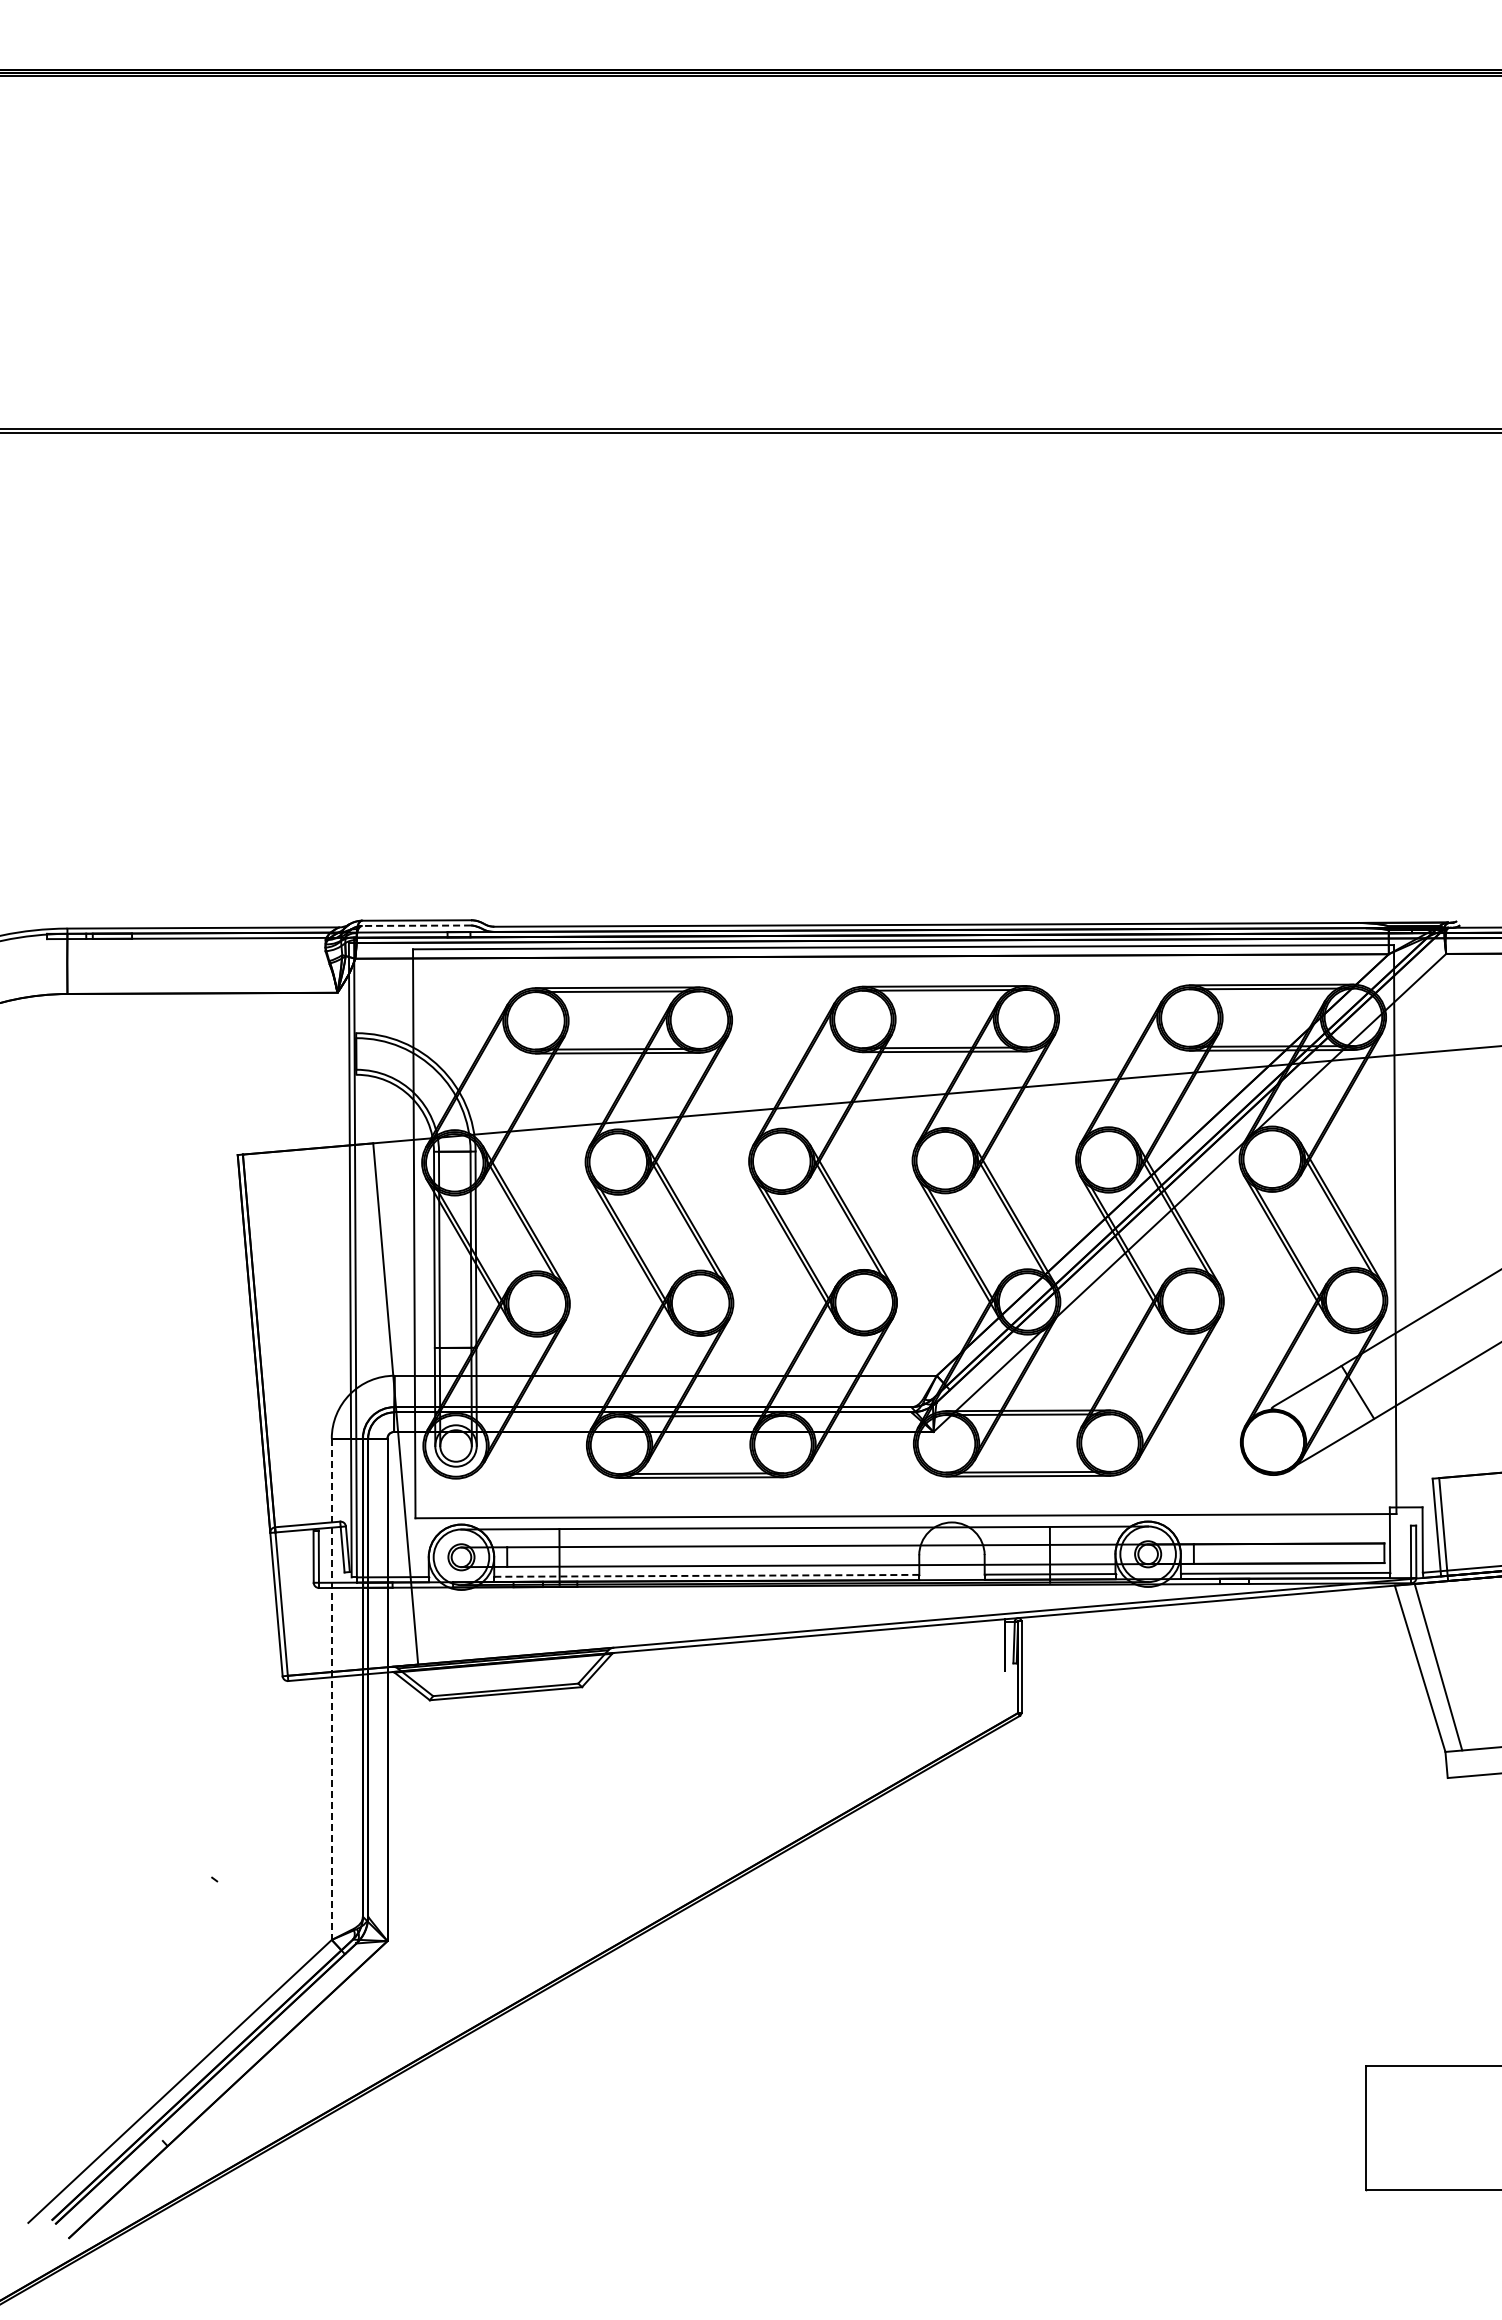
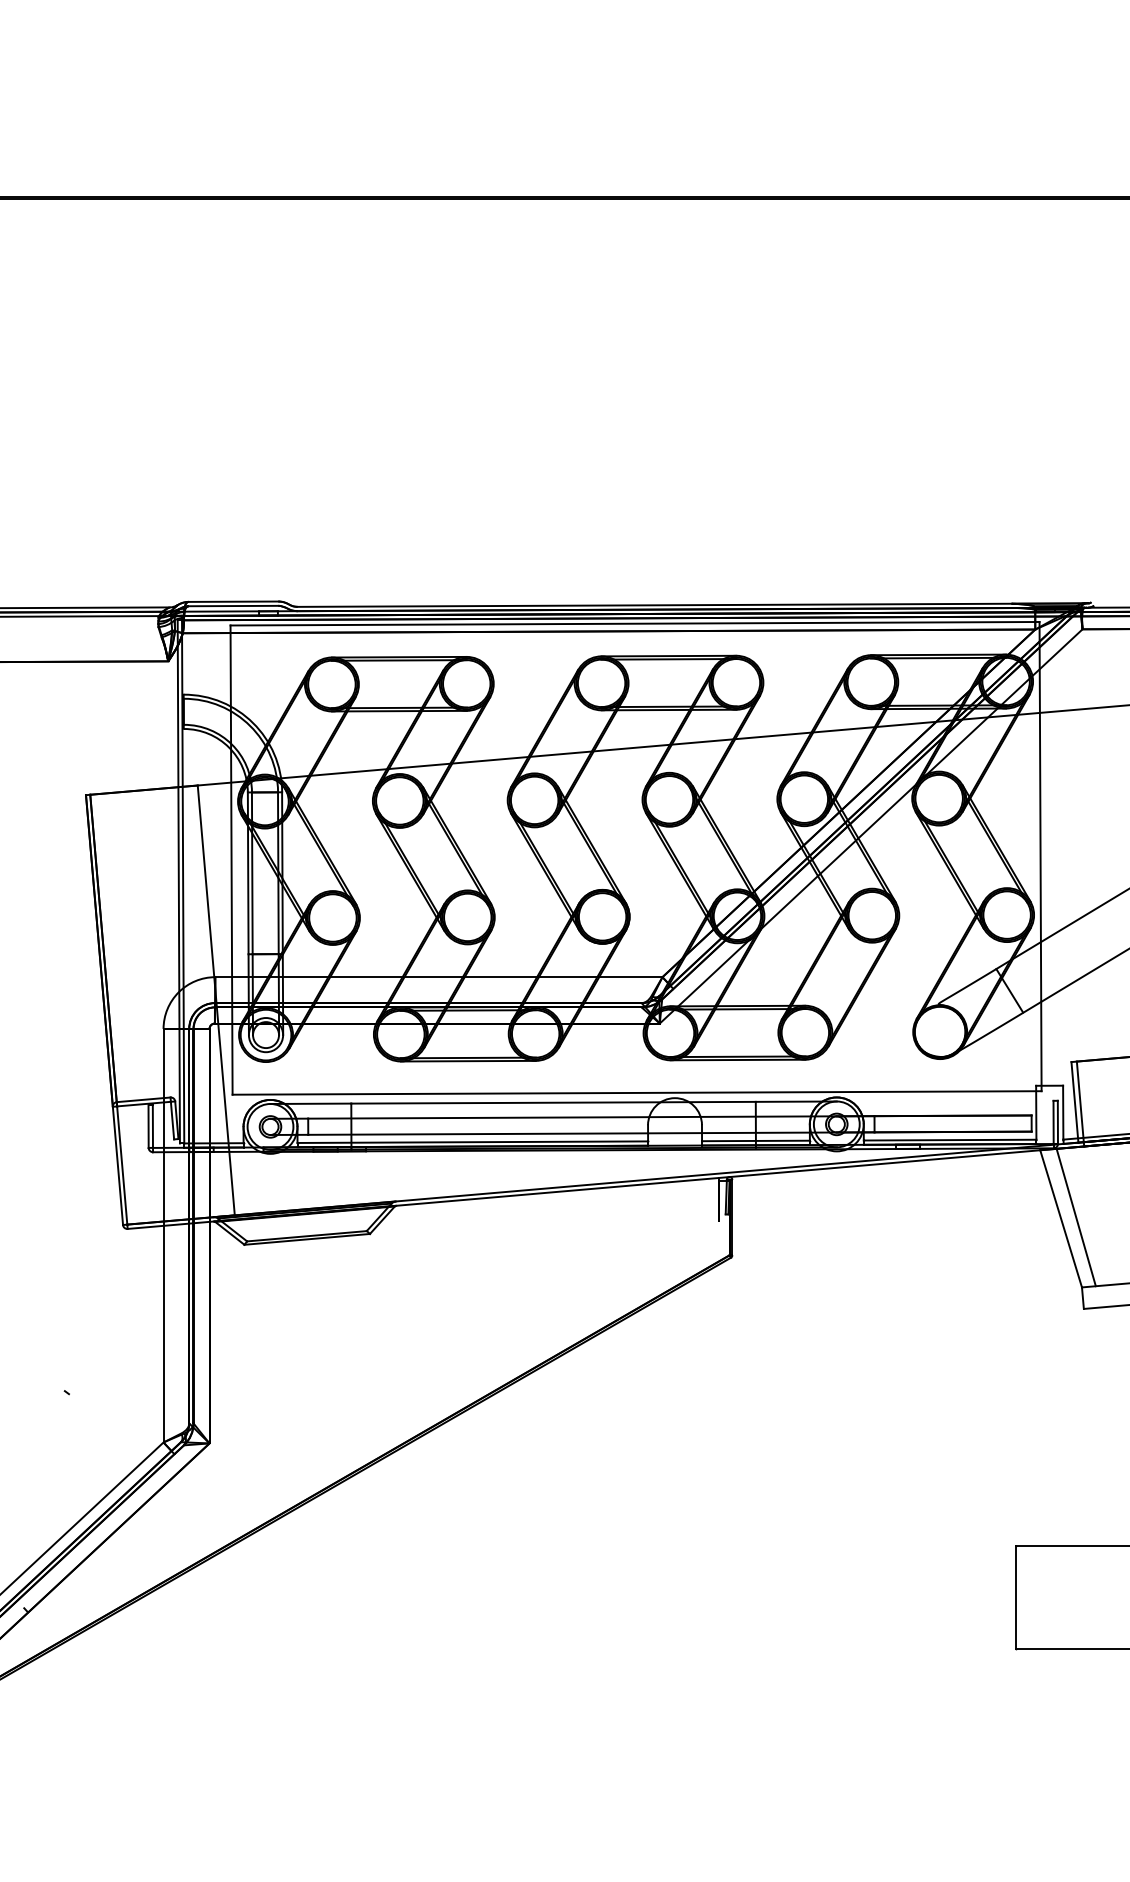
line: (416, 925) -> (233, 605), dashed -> solid
line: (706, 1575) -> (472, 1141), dashed -> solid
line: (331, 1689) -> (163, 1235), dashed -> solid

